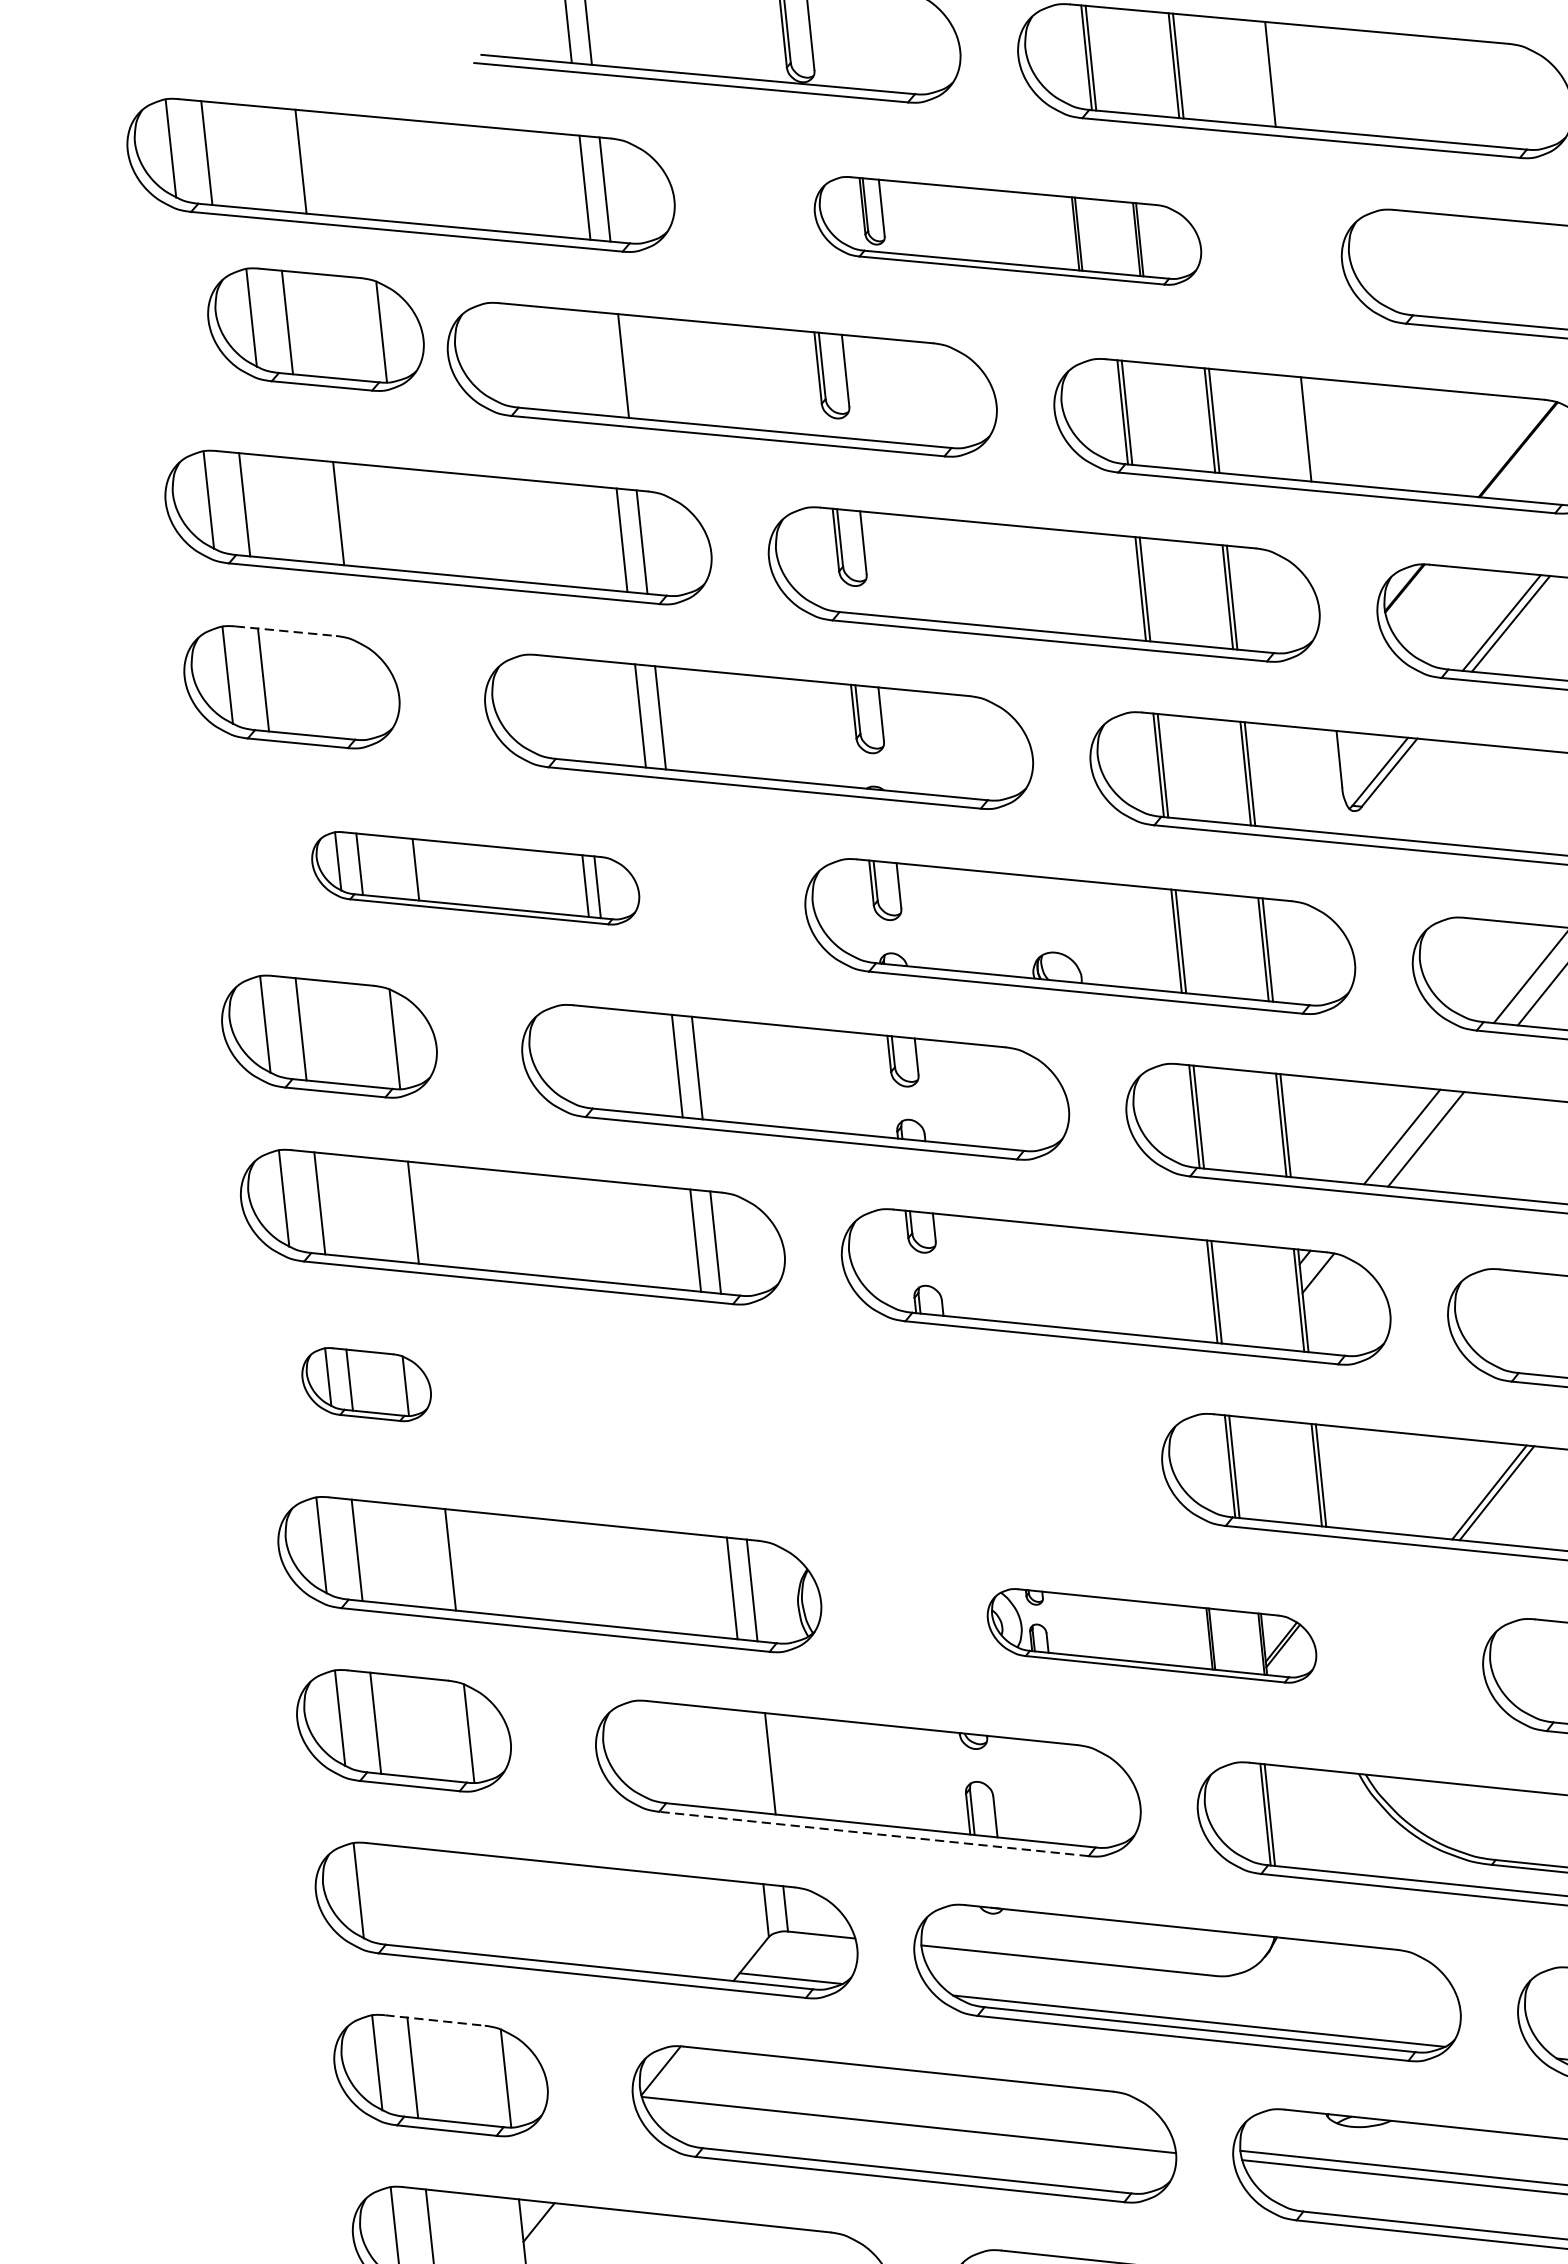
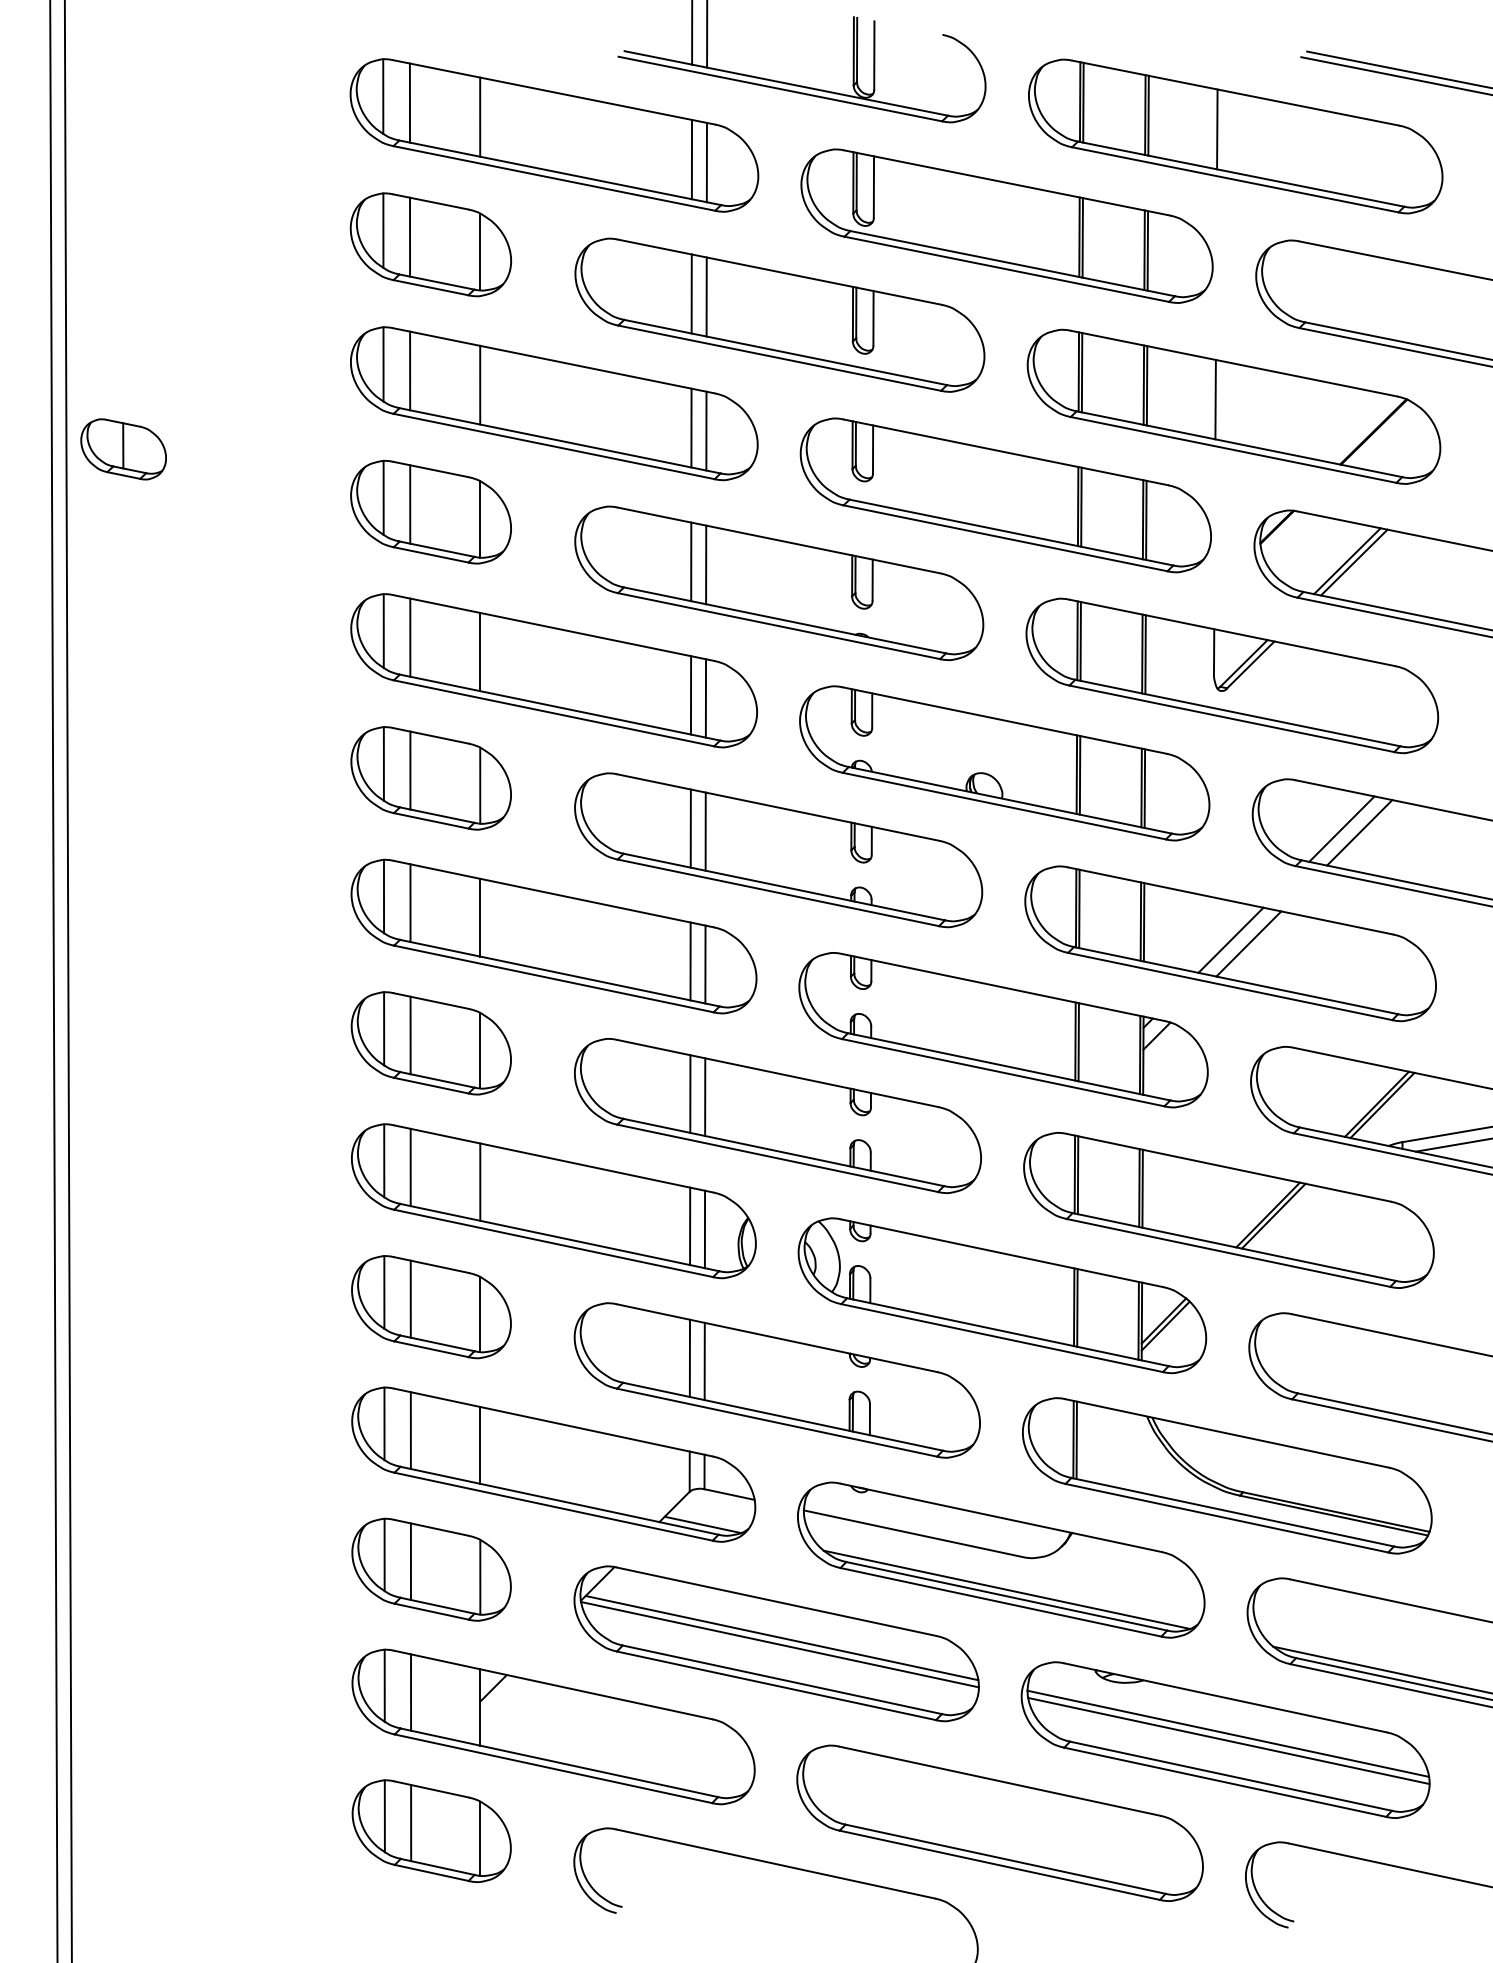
part: (1007, 230) -> (1006, 225), size x1.43
part: (315, 329) -> (430, 244), moved
line: (603, 363) -> (691, 293), added
line: (286, 631) -> (431, 469), dashed -> solid
line: (357, 689) -> (480, 519), added
part: (474, 877) -> (553, 670), size x1.67
part: (365, 1384) -> (430, 1043), size x1.67
part: (831, 1430) -> (777, 1115), added
part: (1152, 1635) -> (1002, 1295), size x1.67
line: (749, 1760) -> (689, 1357), added
line: (874, 1833) -> (777, 1422), dashed -> solid
line: (393, 1895) -> (410, 1430), added
line: (487, 1904) -> (480, 1444), added
line: (434, 2020) -> (431, 1527), dashed -> solid
line: (909, 2115) -> (781, 1637), added

